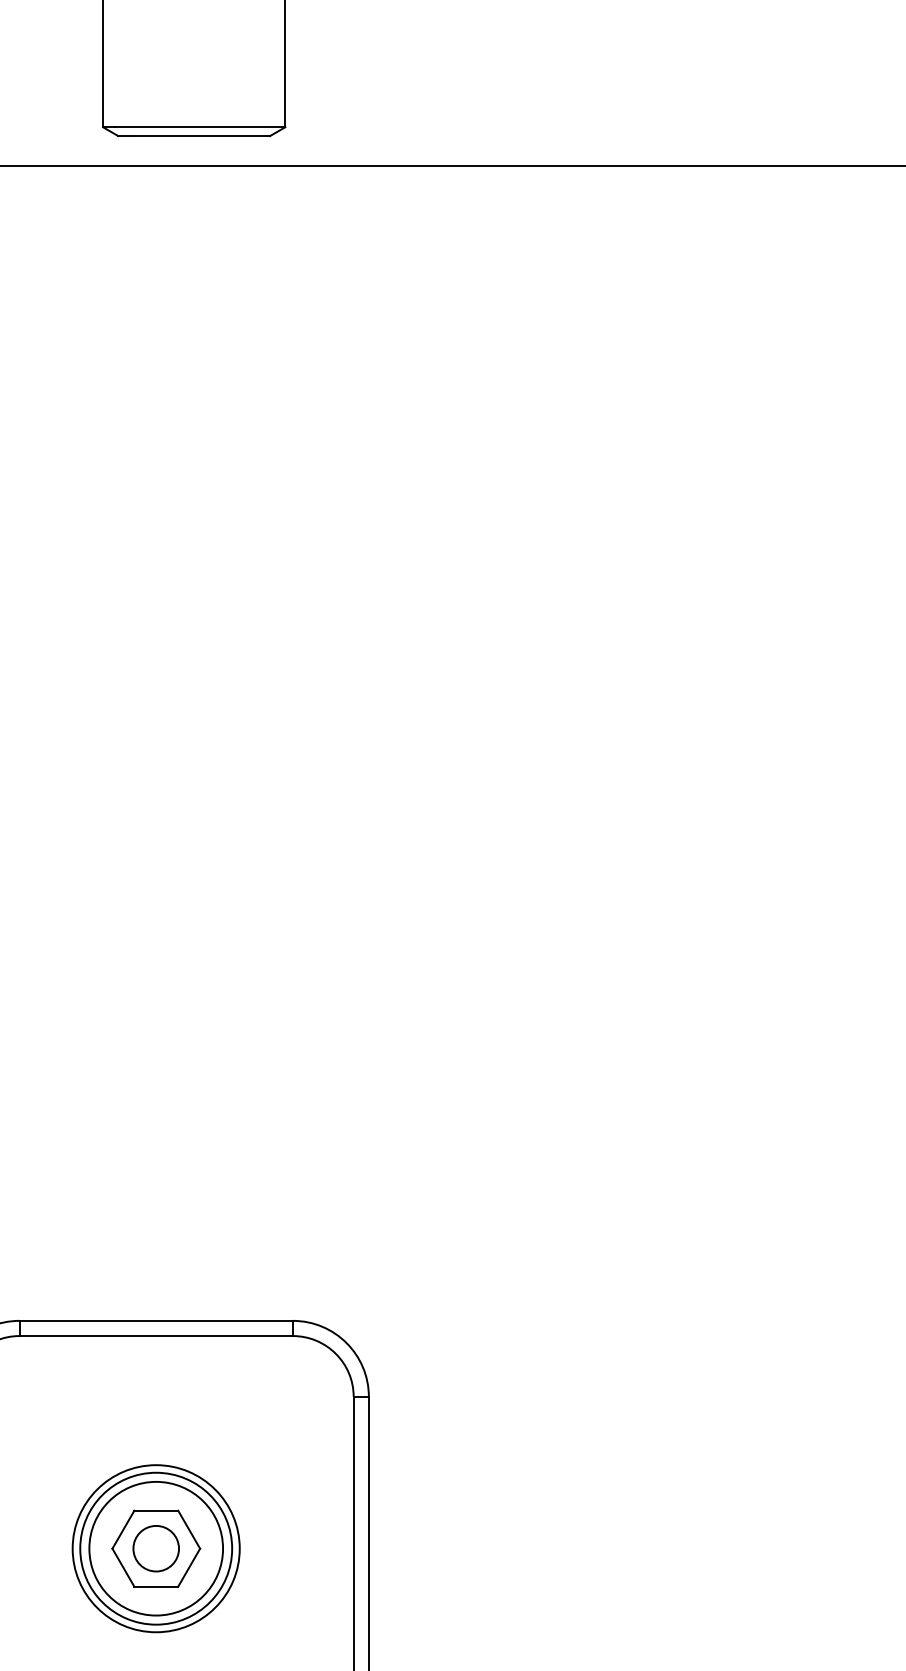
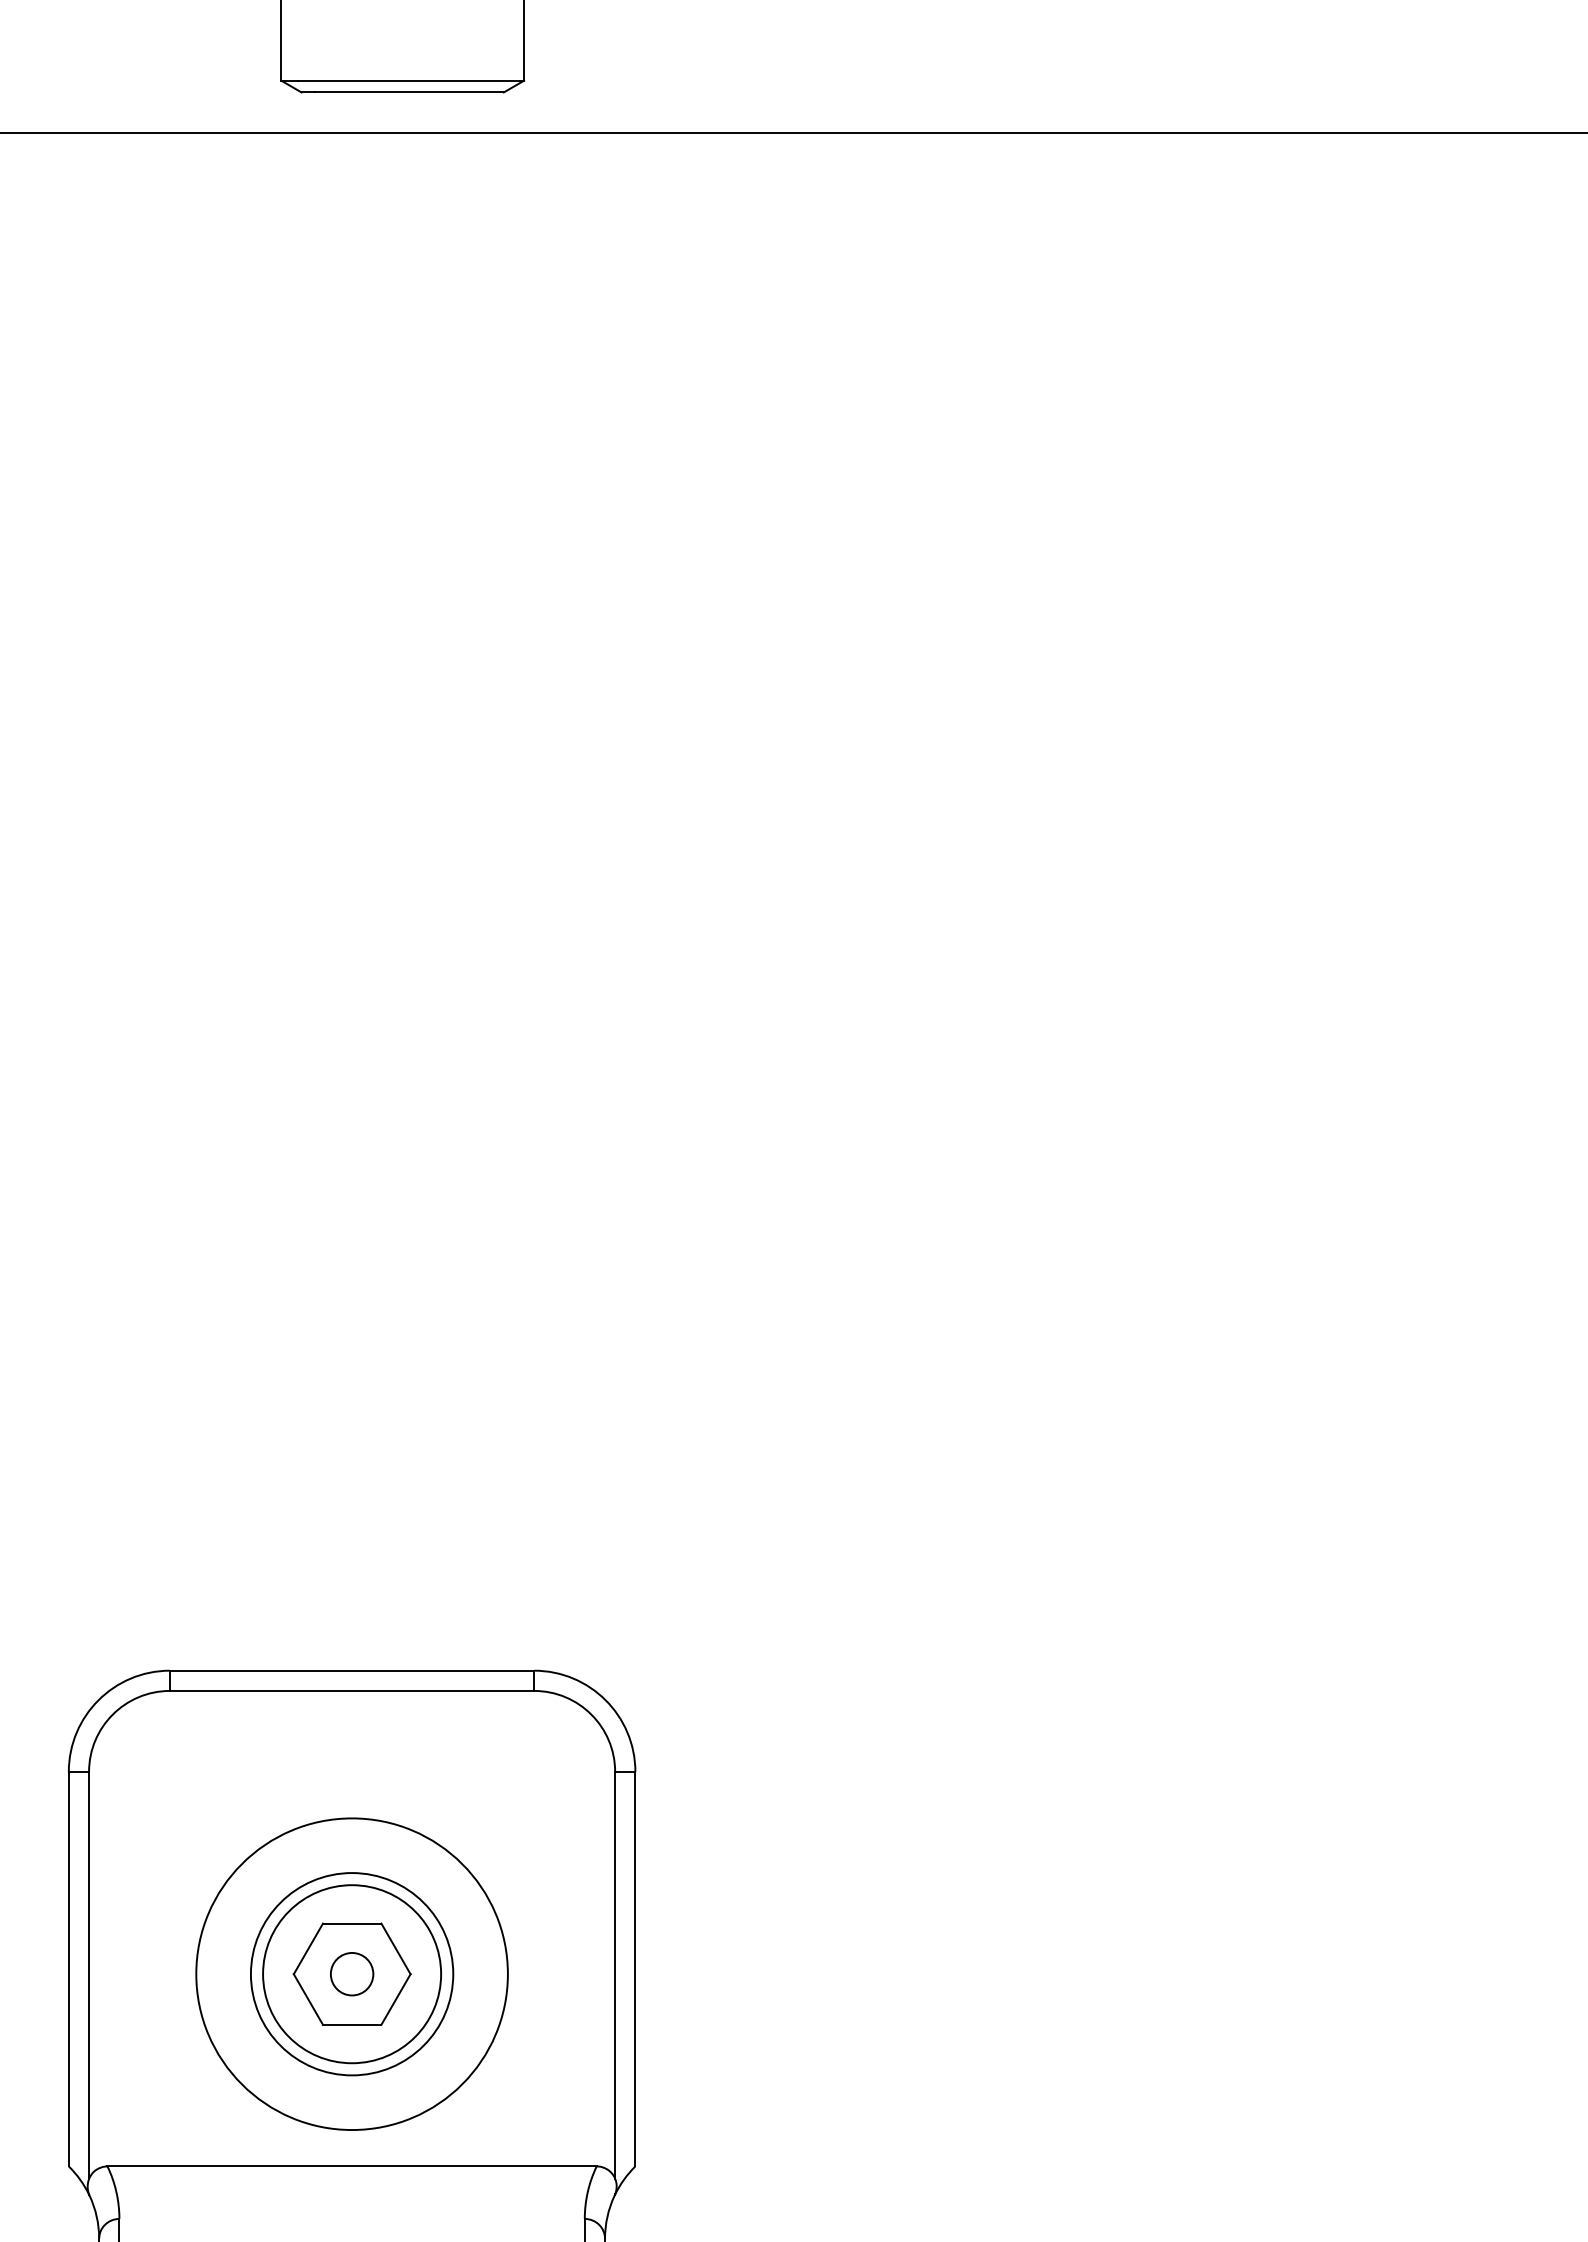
circle: (155, 1548) -> (351, 1973), size x0.7
circle: (155, 1548) -> (351, 1973), size x1.4

